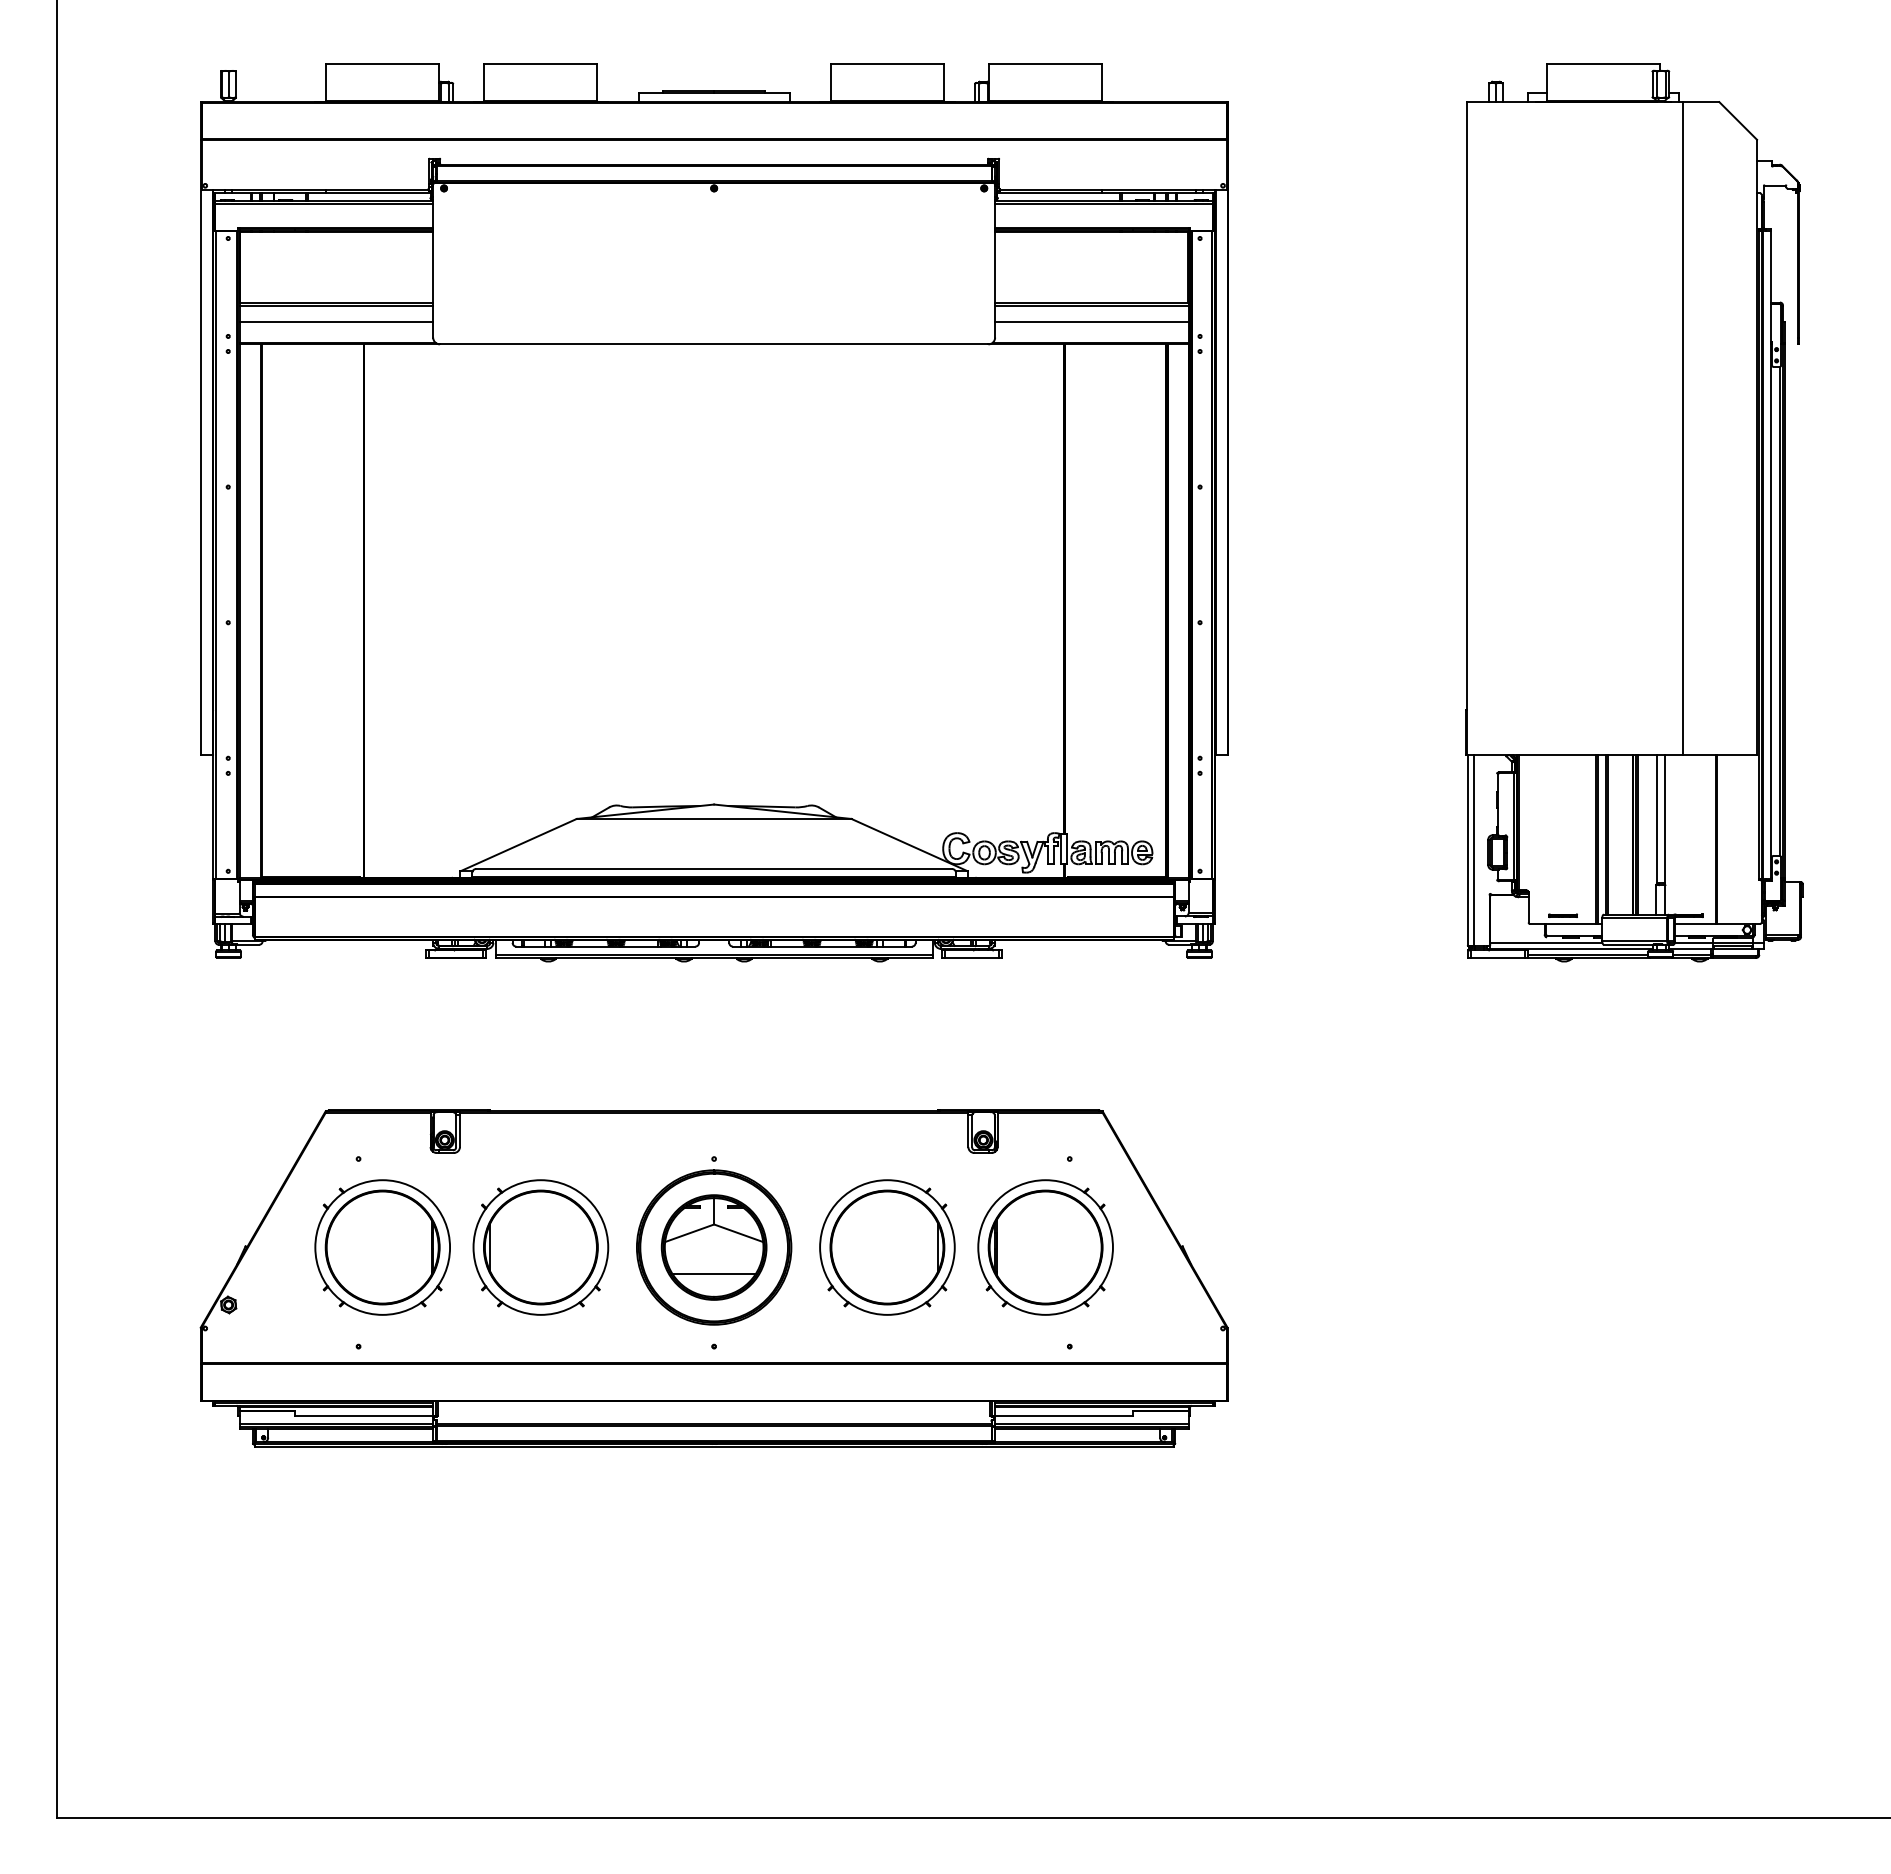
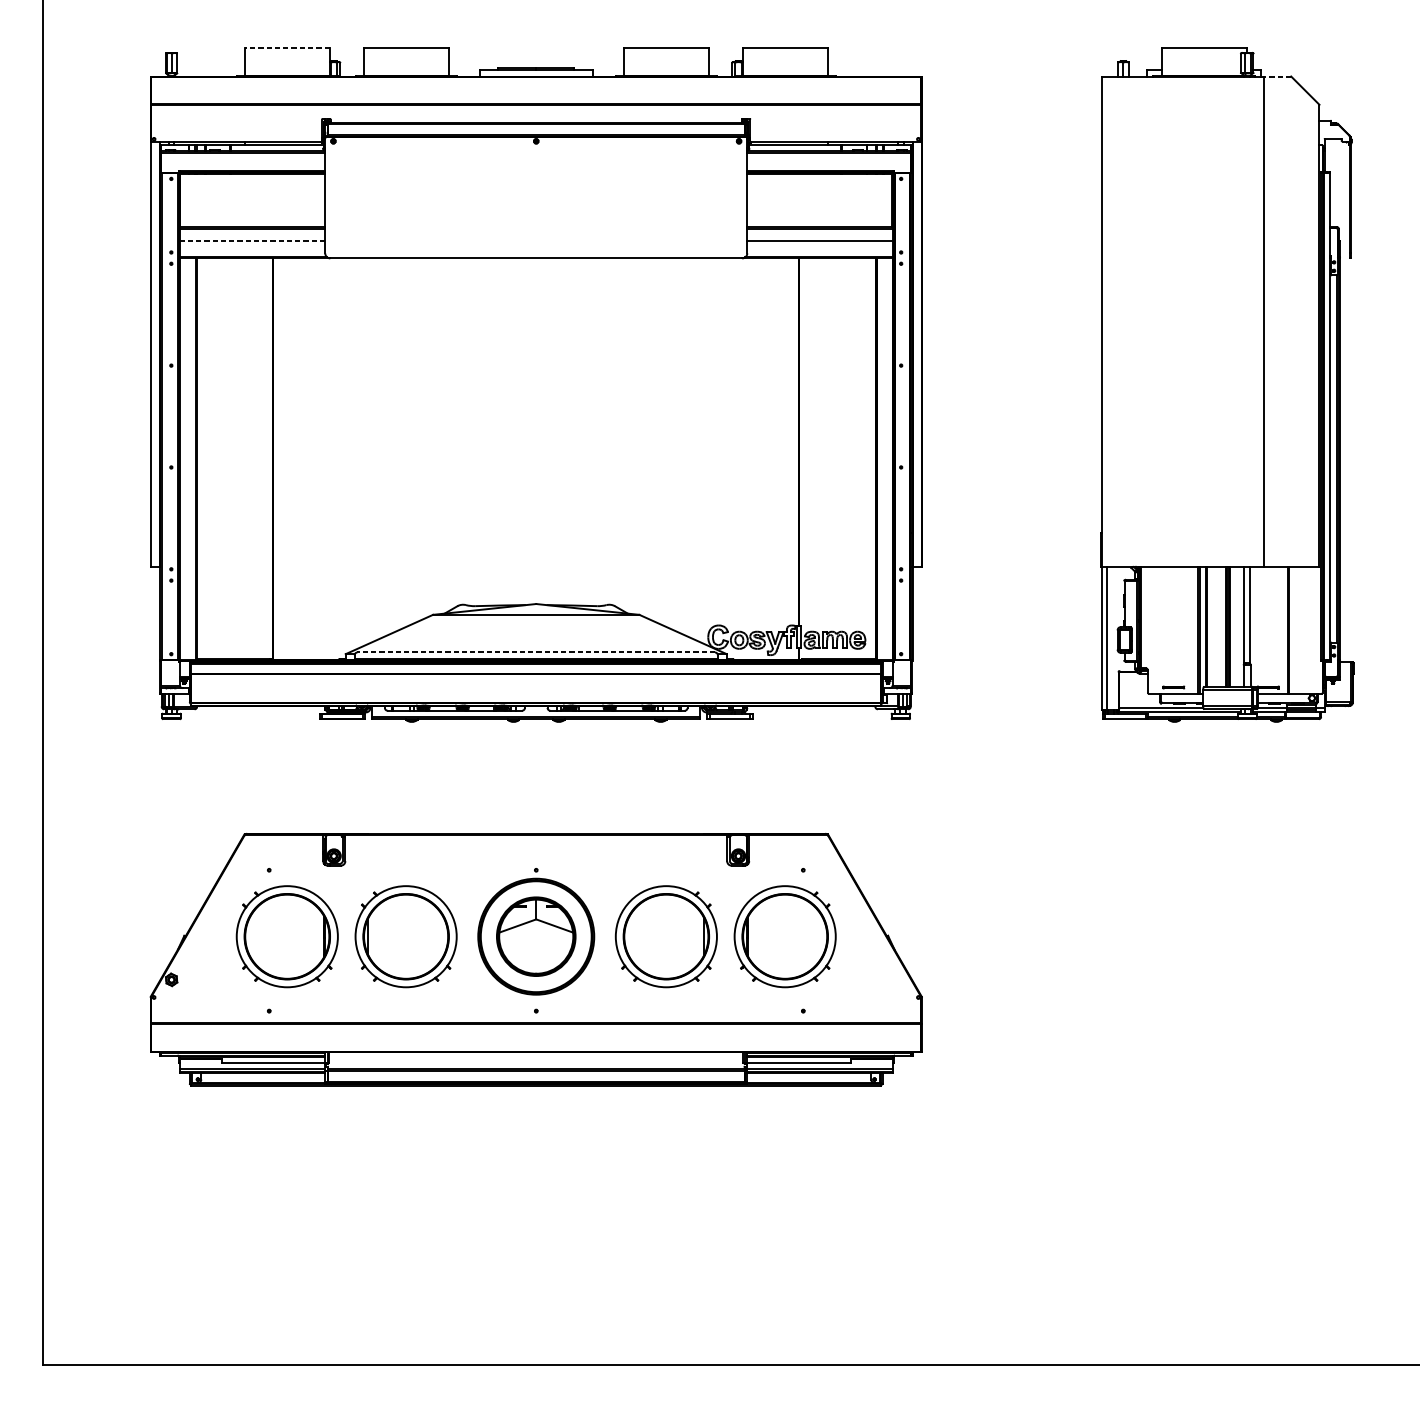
line: (382, 64) -> (287, 48), solid -> dashed
line: (1701, 102) -> (1277, 76), solid -> dashed
line: (336, 321) -> (252, 241), solid -> dashed
line: (713, 869) -> (535, 652), solid -> dashed
line: (713, 1273) -> (535, 956), removed

